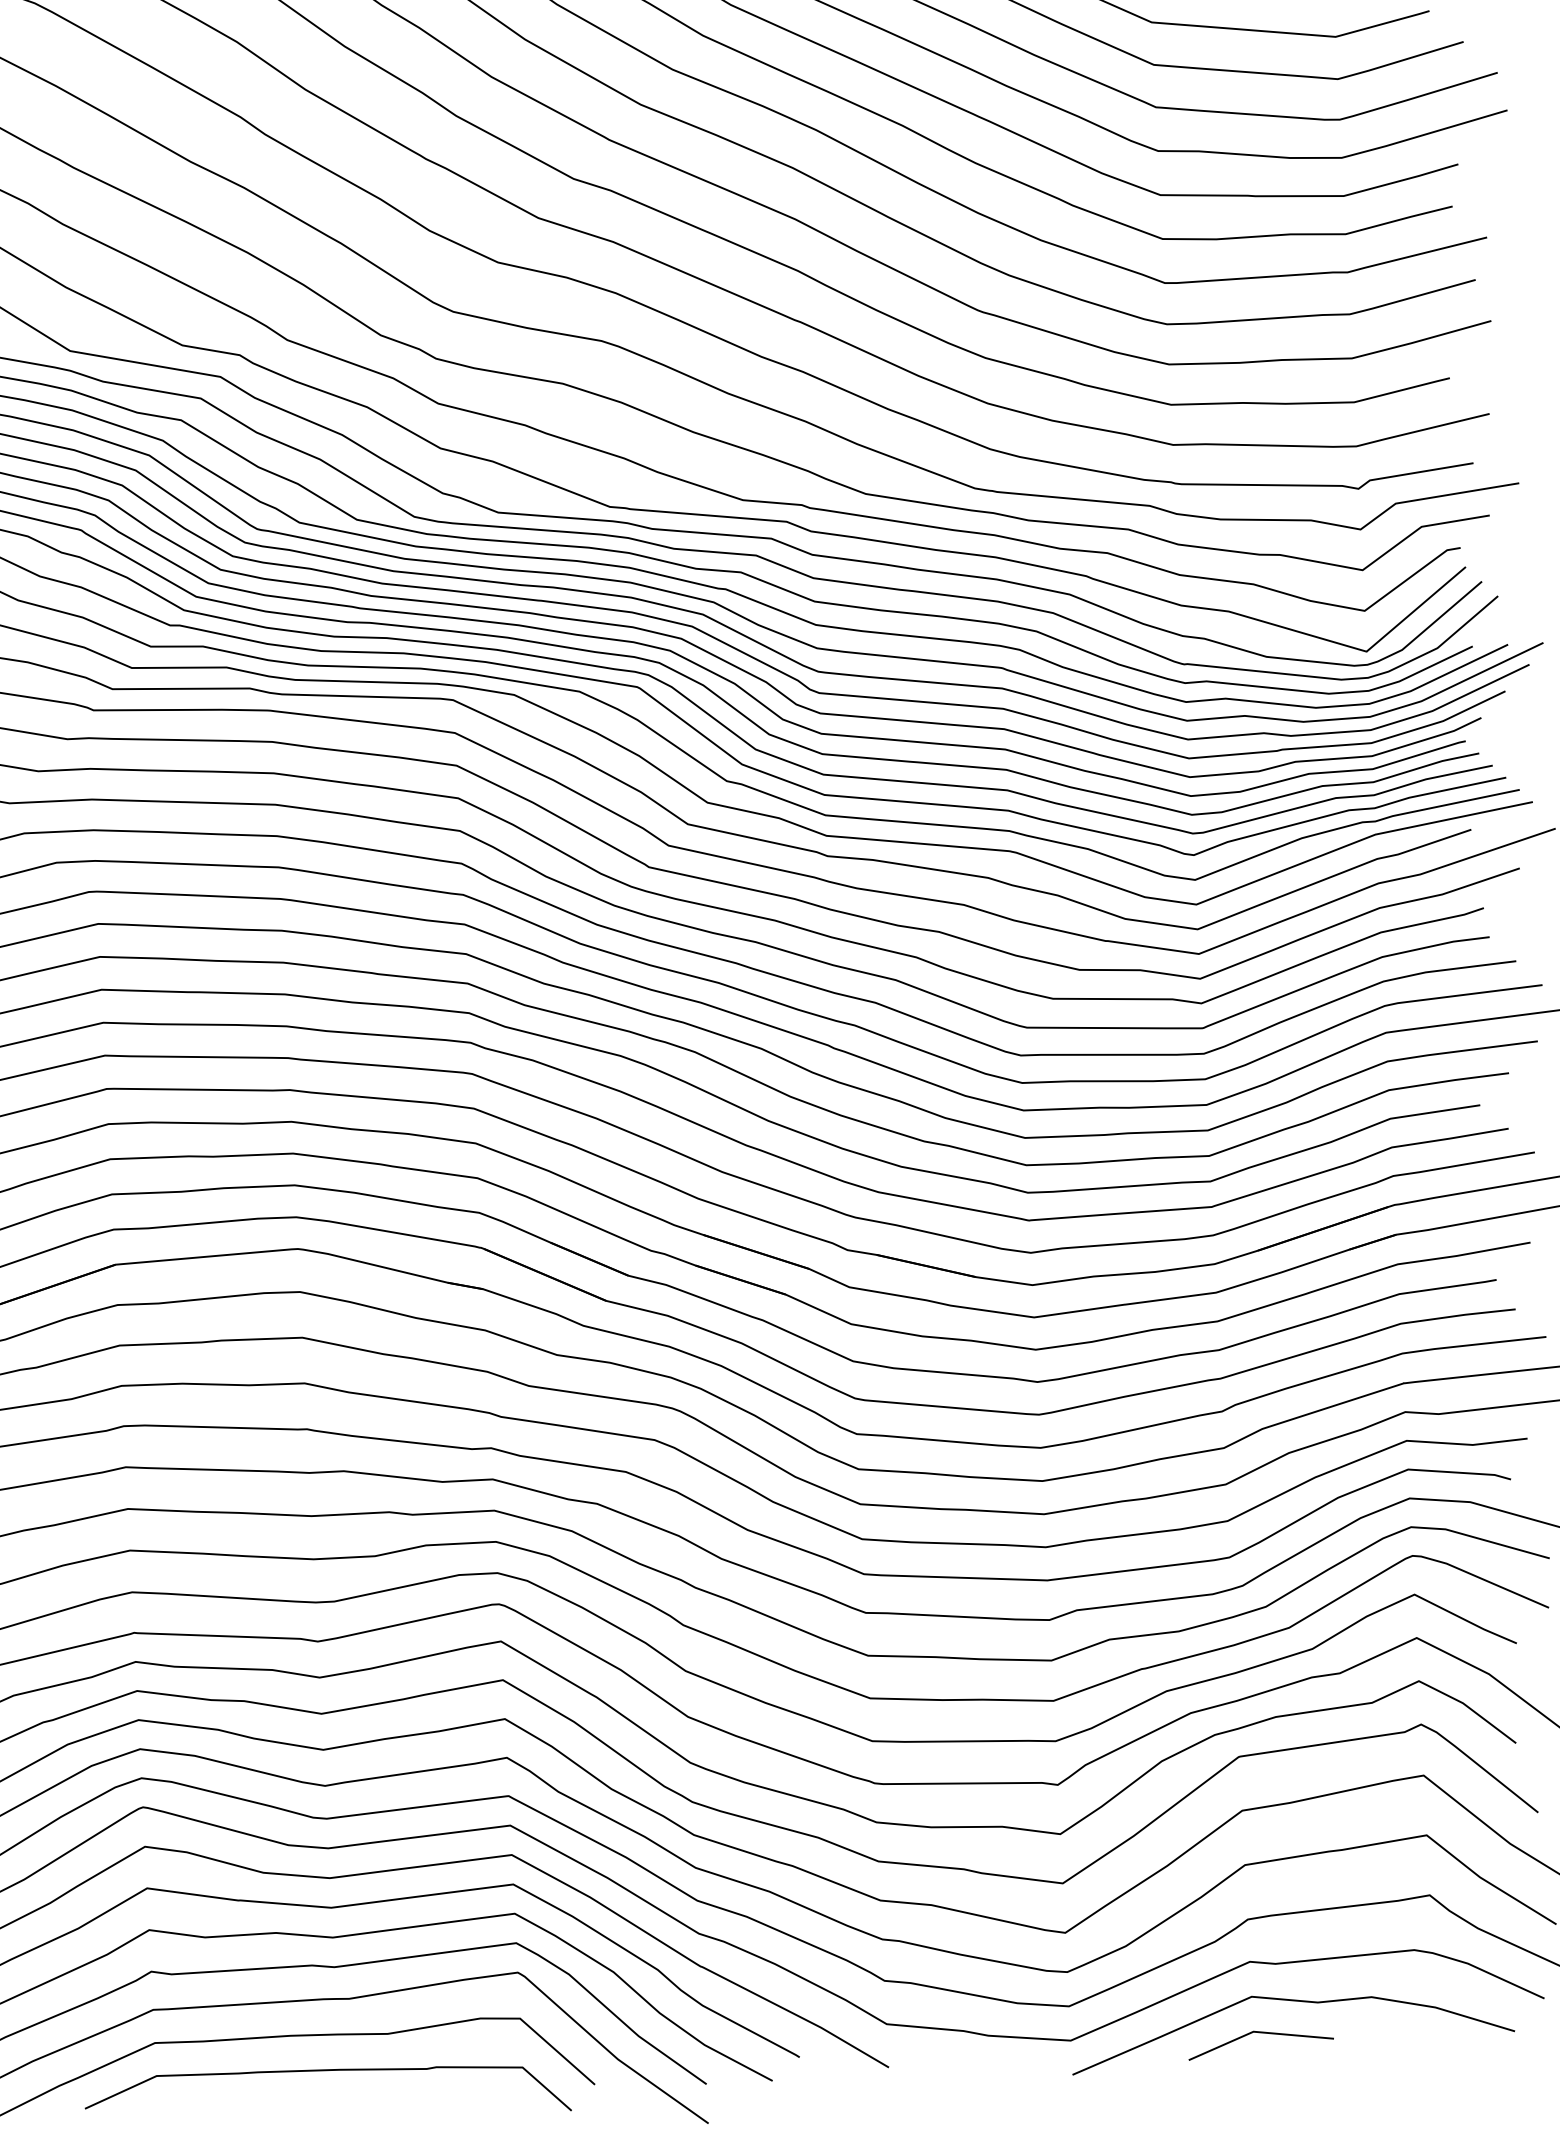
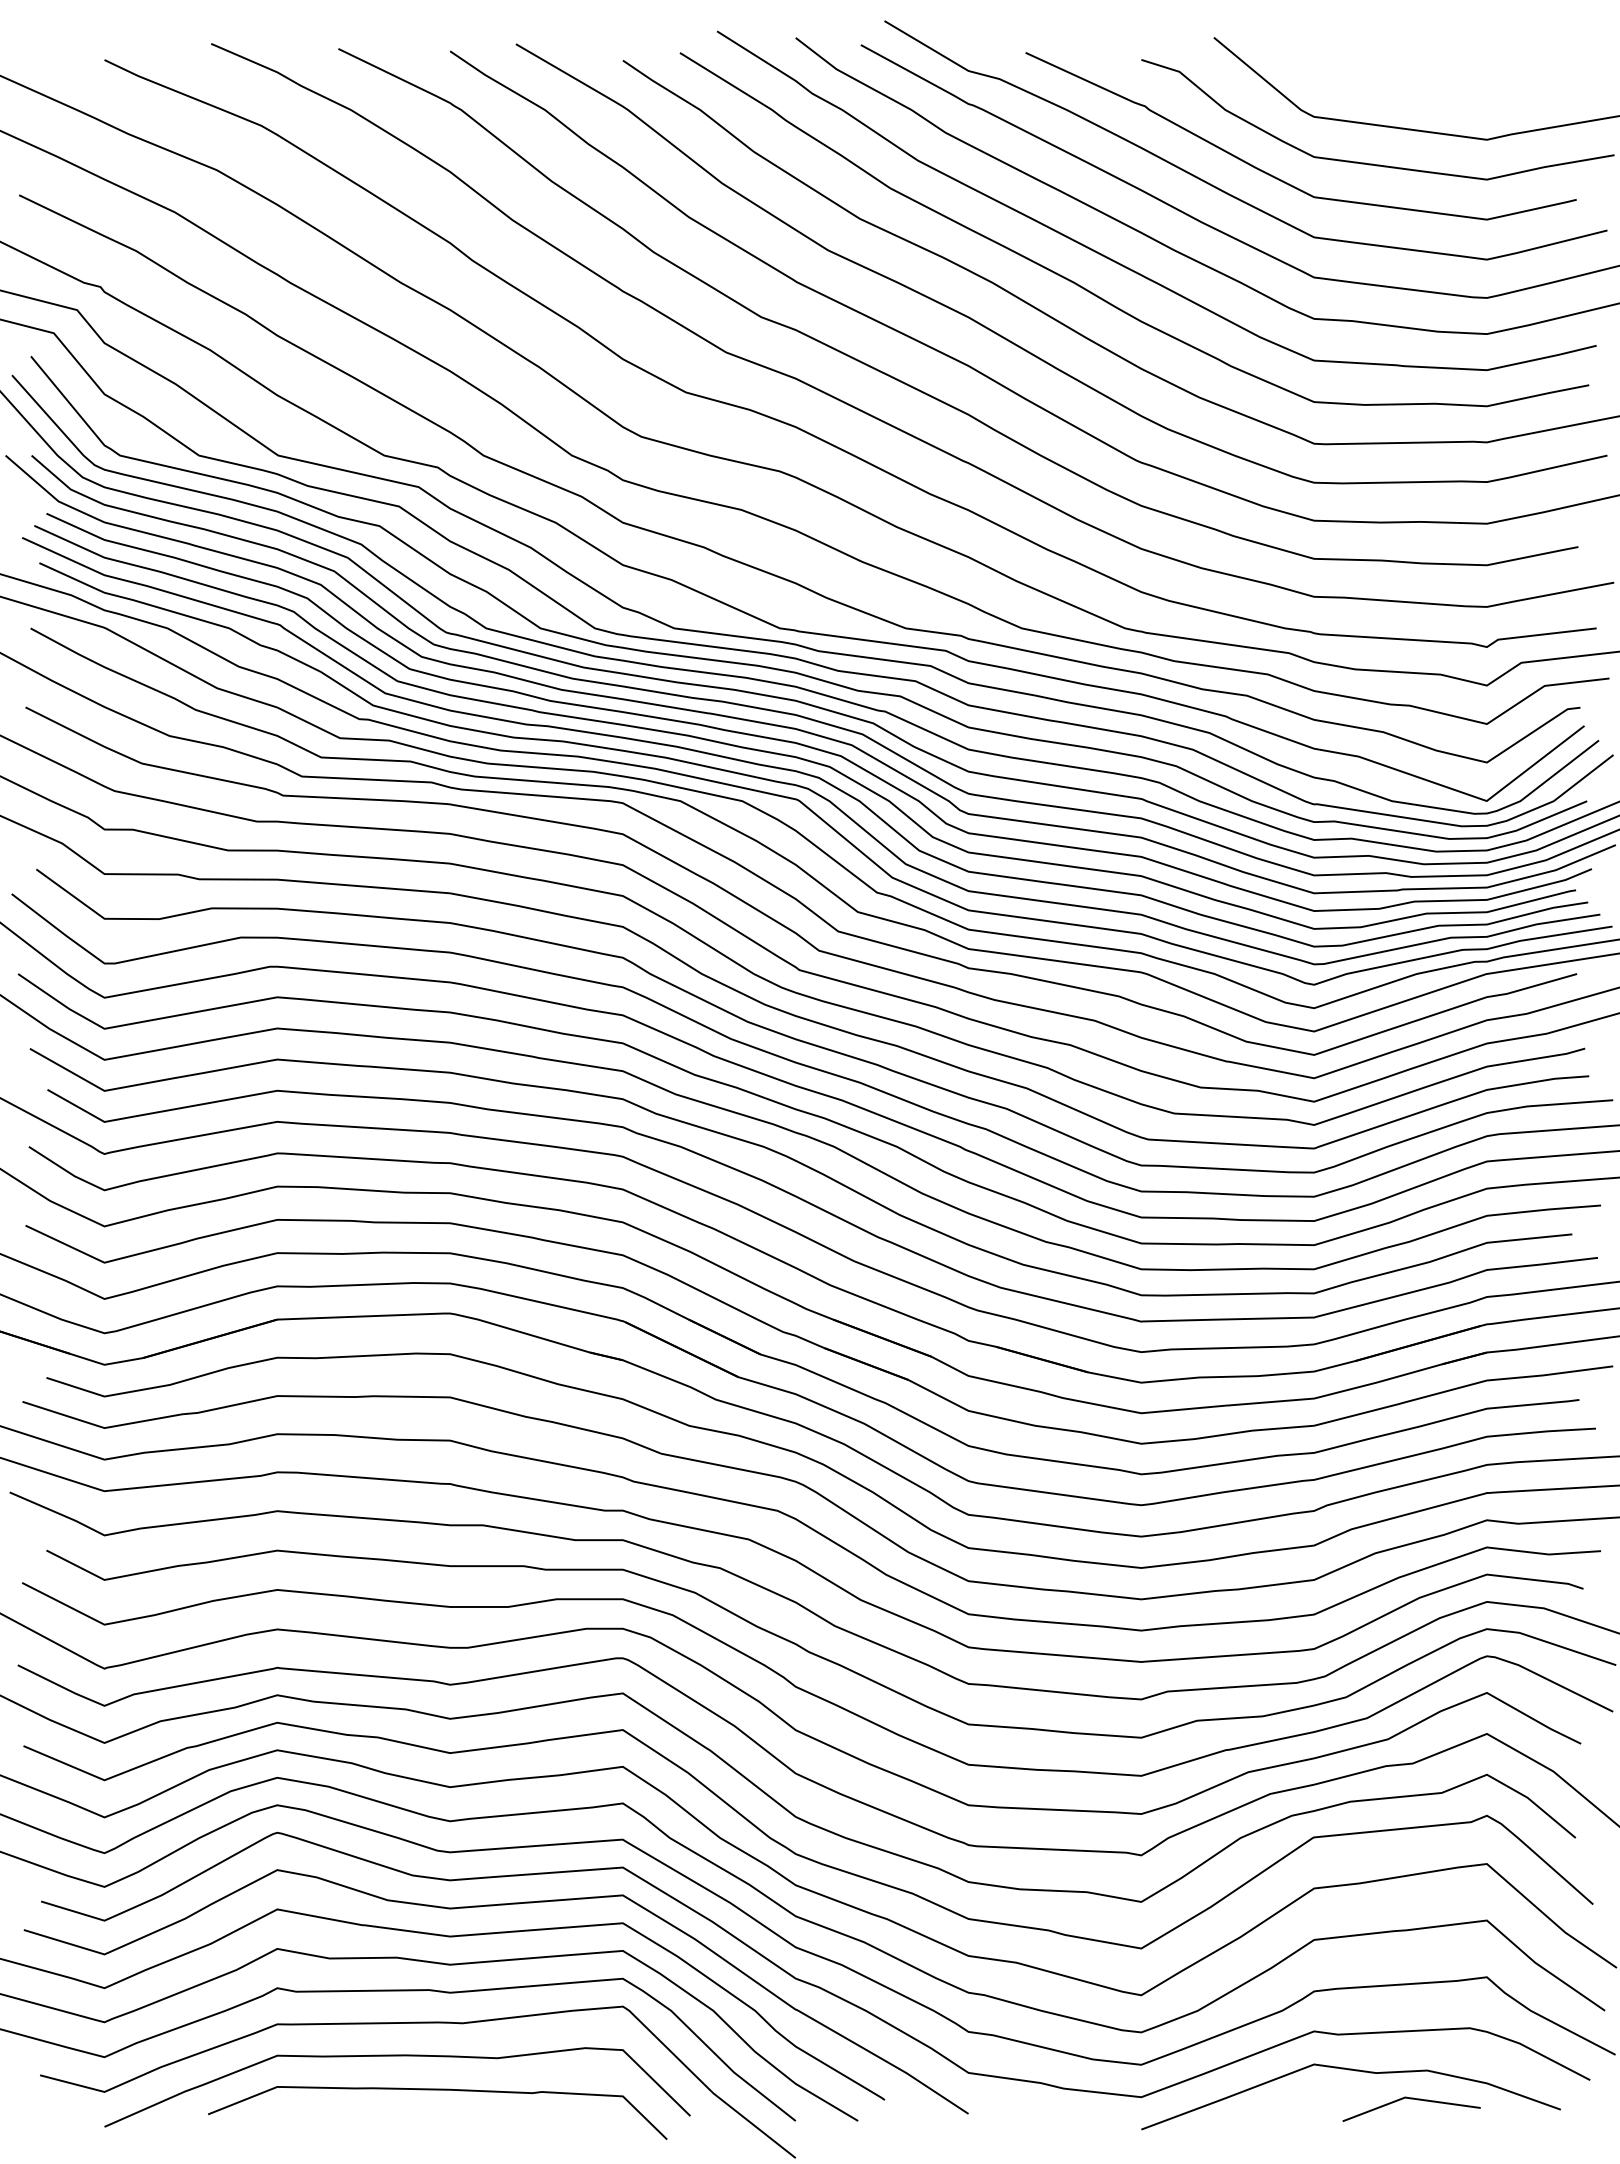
line: (1260, 2033) -> (1411, 2099), moved

